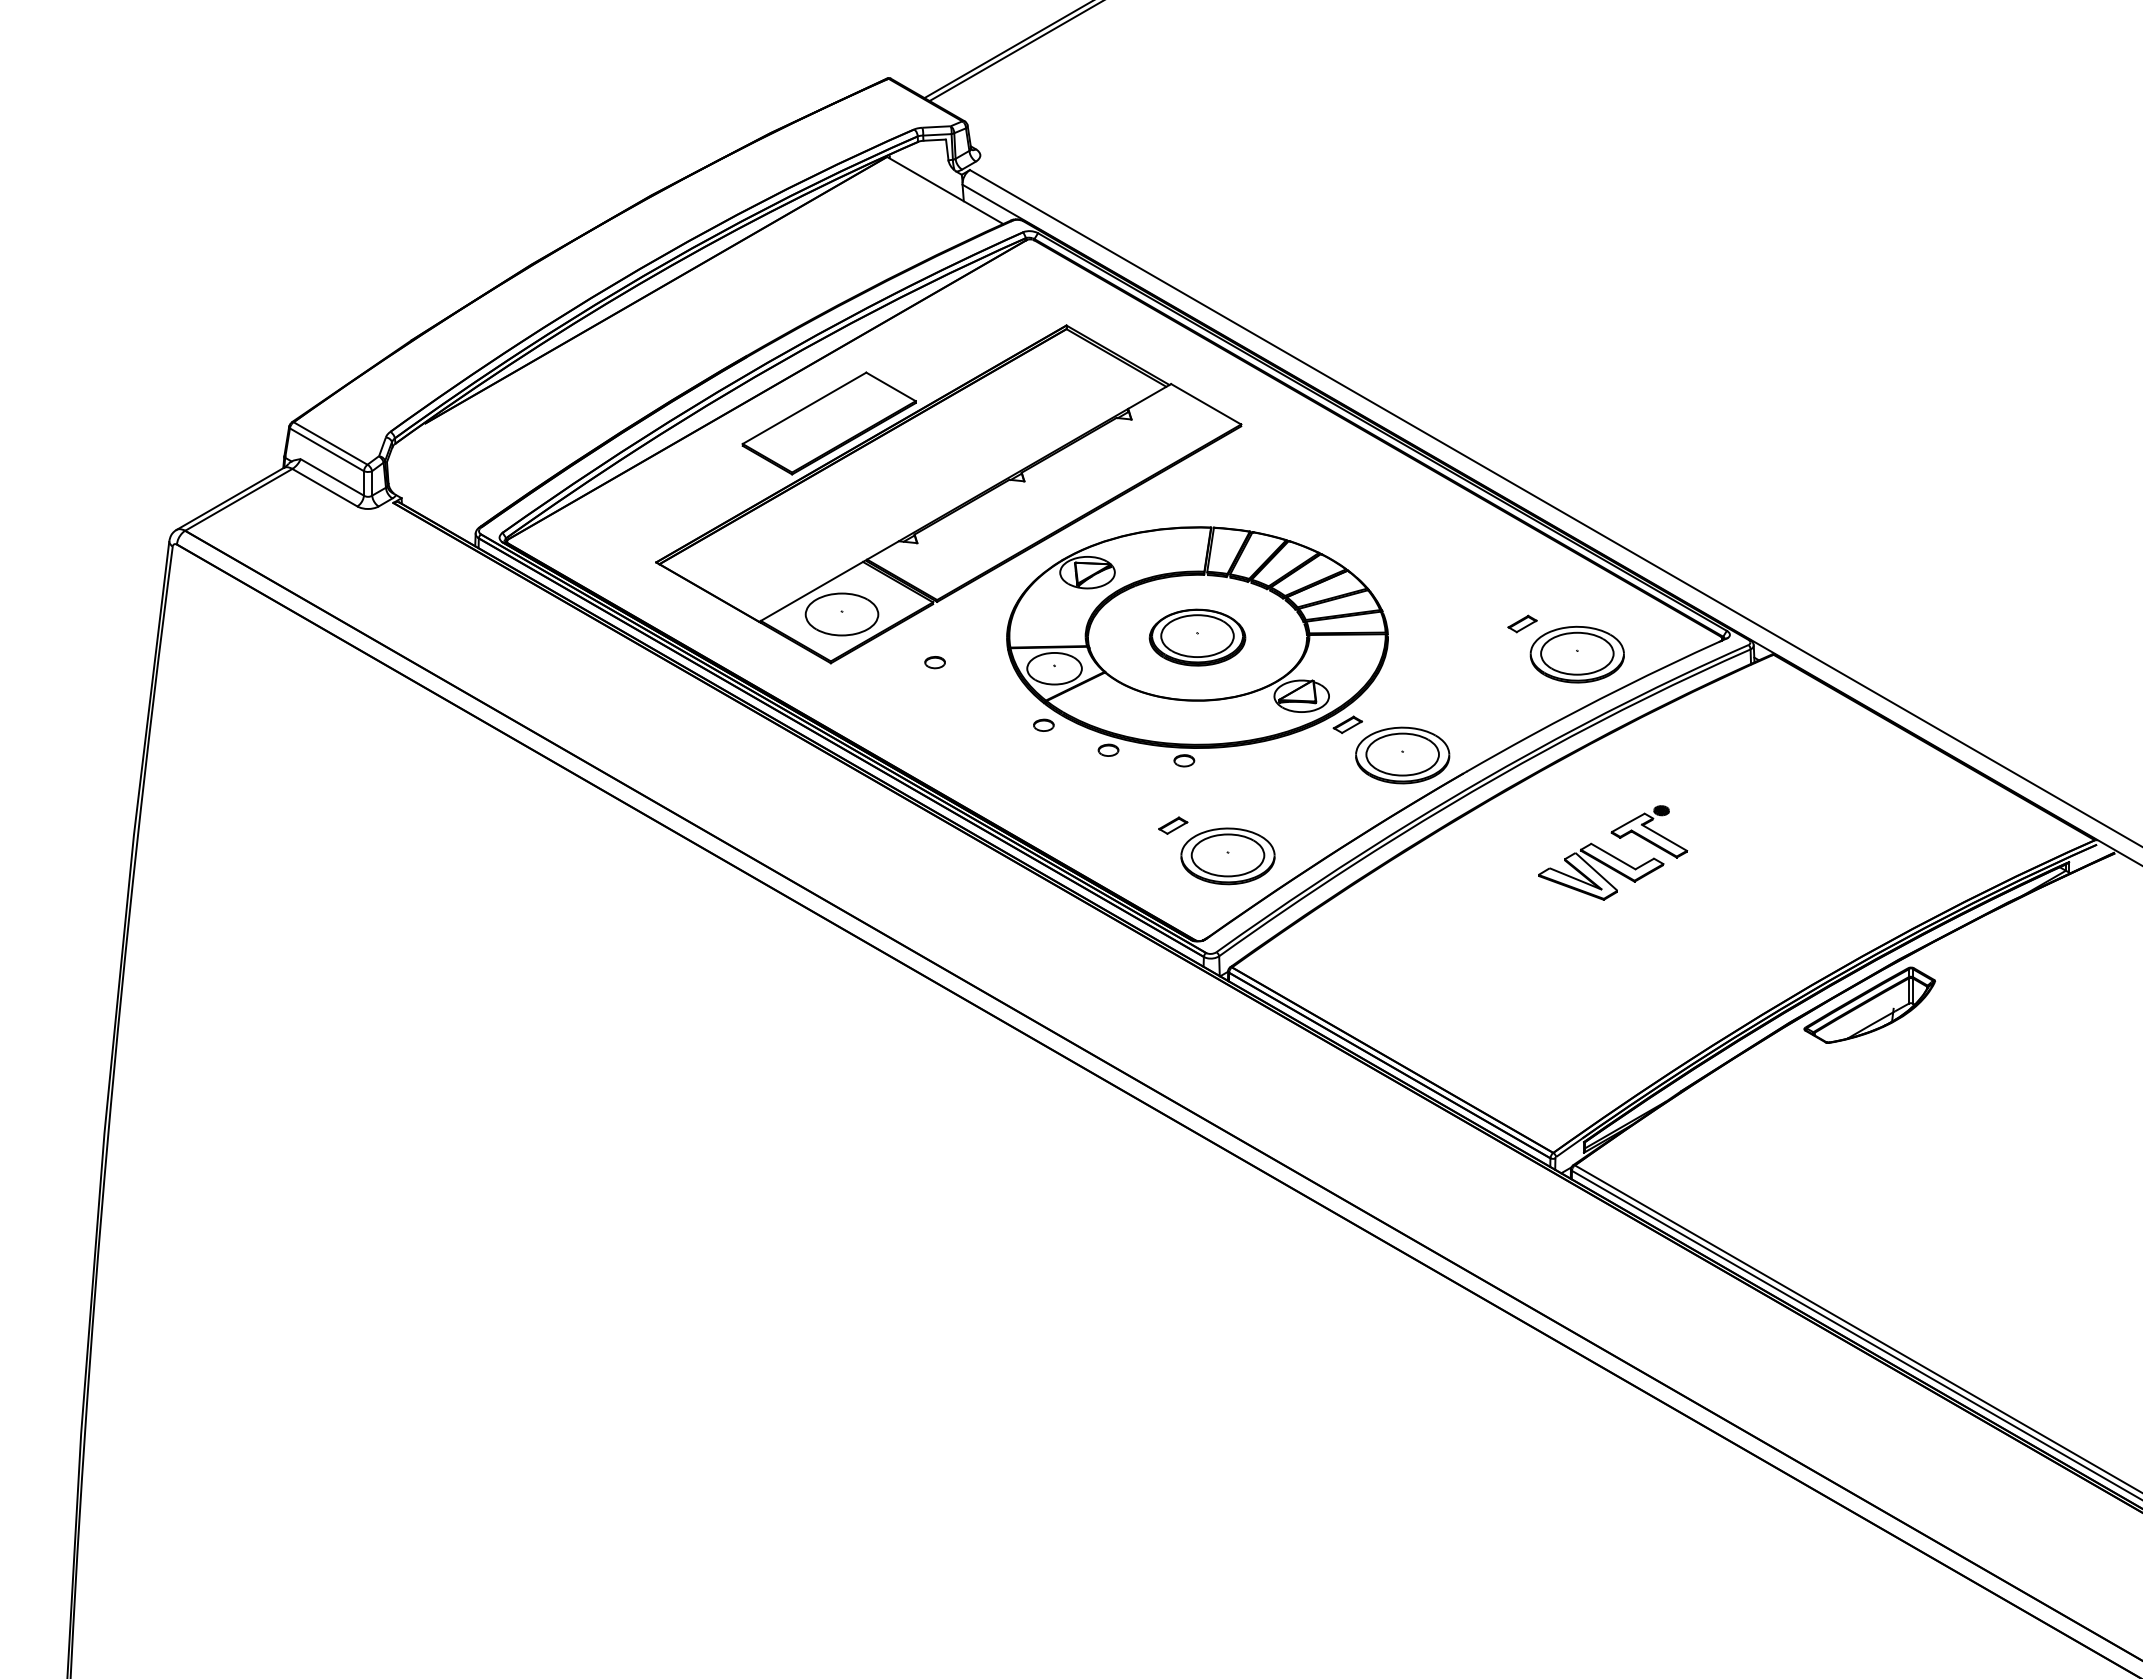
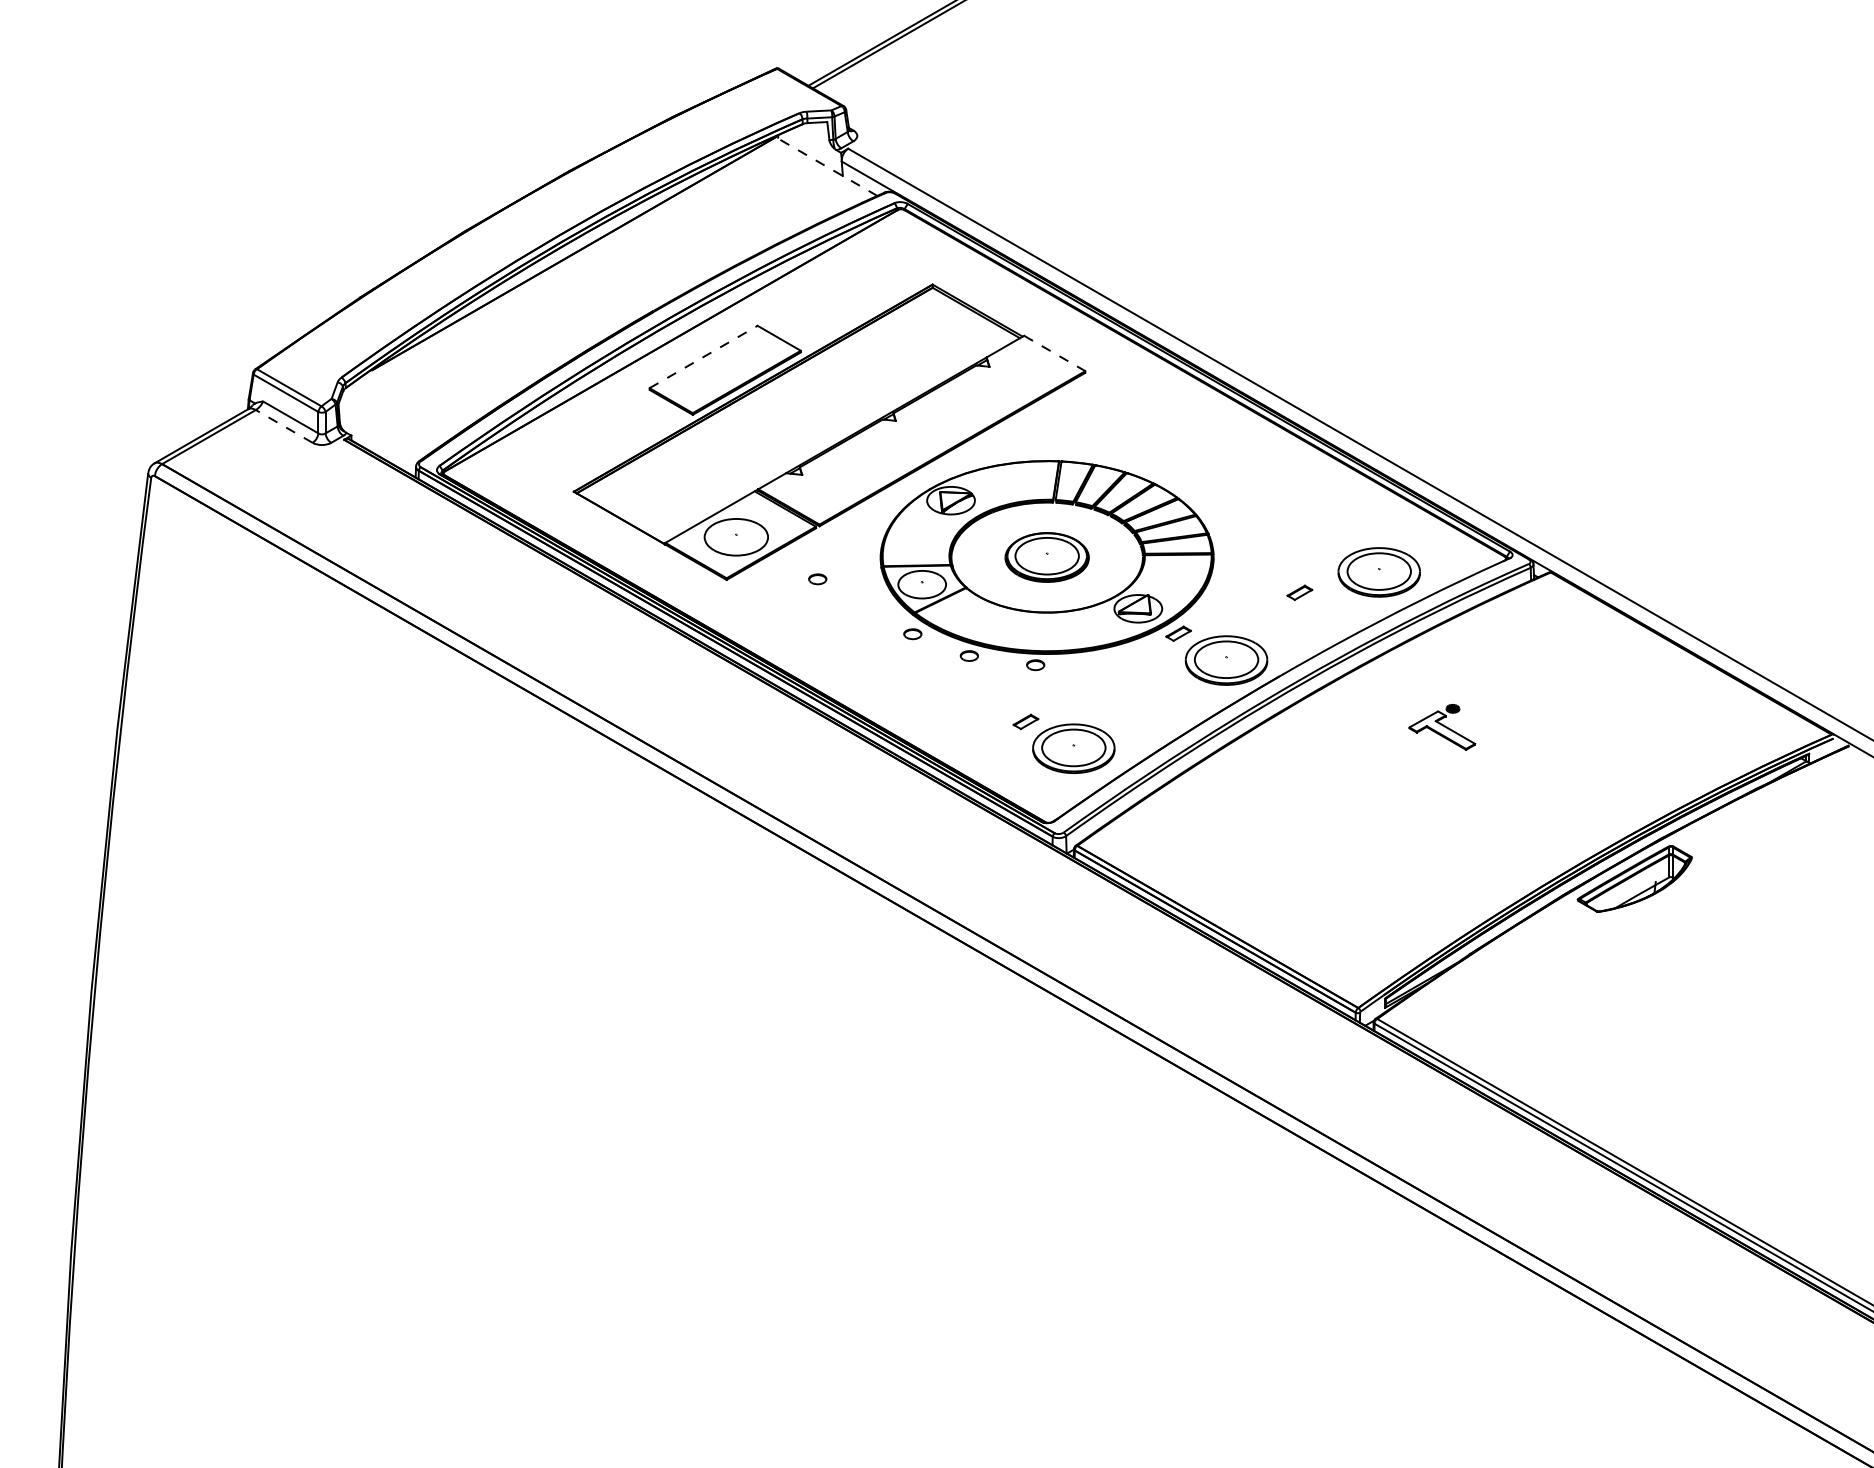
line: (944, 190) -> (825, 166), solid -> dashed
line: (1206, 404) -> (1055, 353), solid -> dashed
line: (804, 408) -> (703, 357), solid -> dashed
line: (324, 487) -> (283, 426), solid -> dashed
part: (1522, 623) -> (1299, 592), moved
part: (1601, 871) -> (1400, 761), removed

